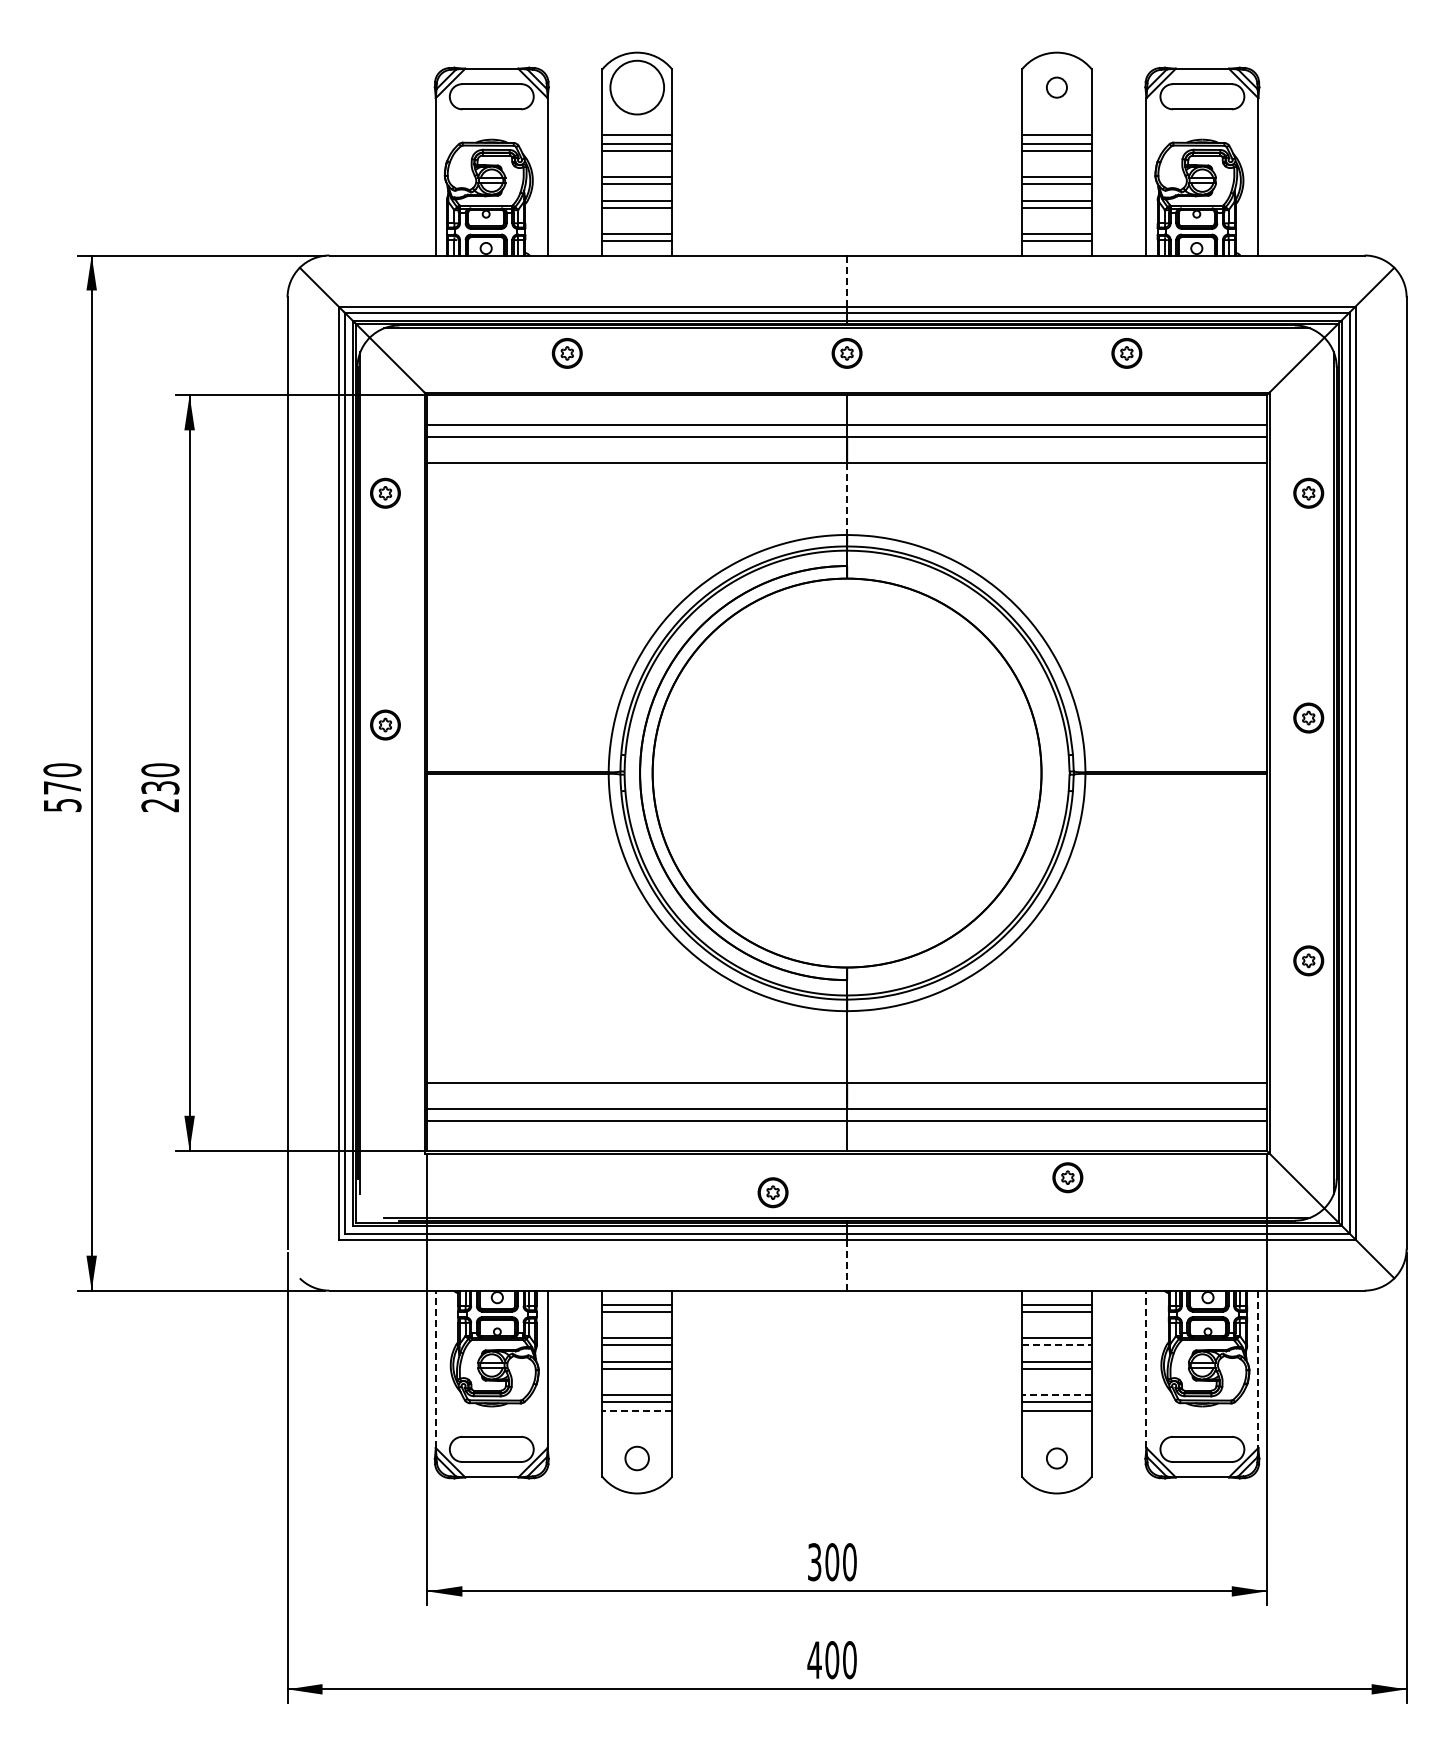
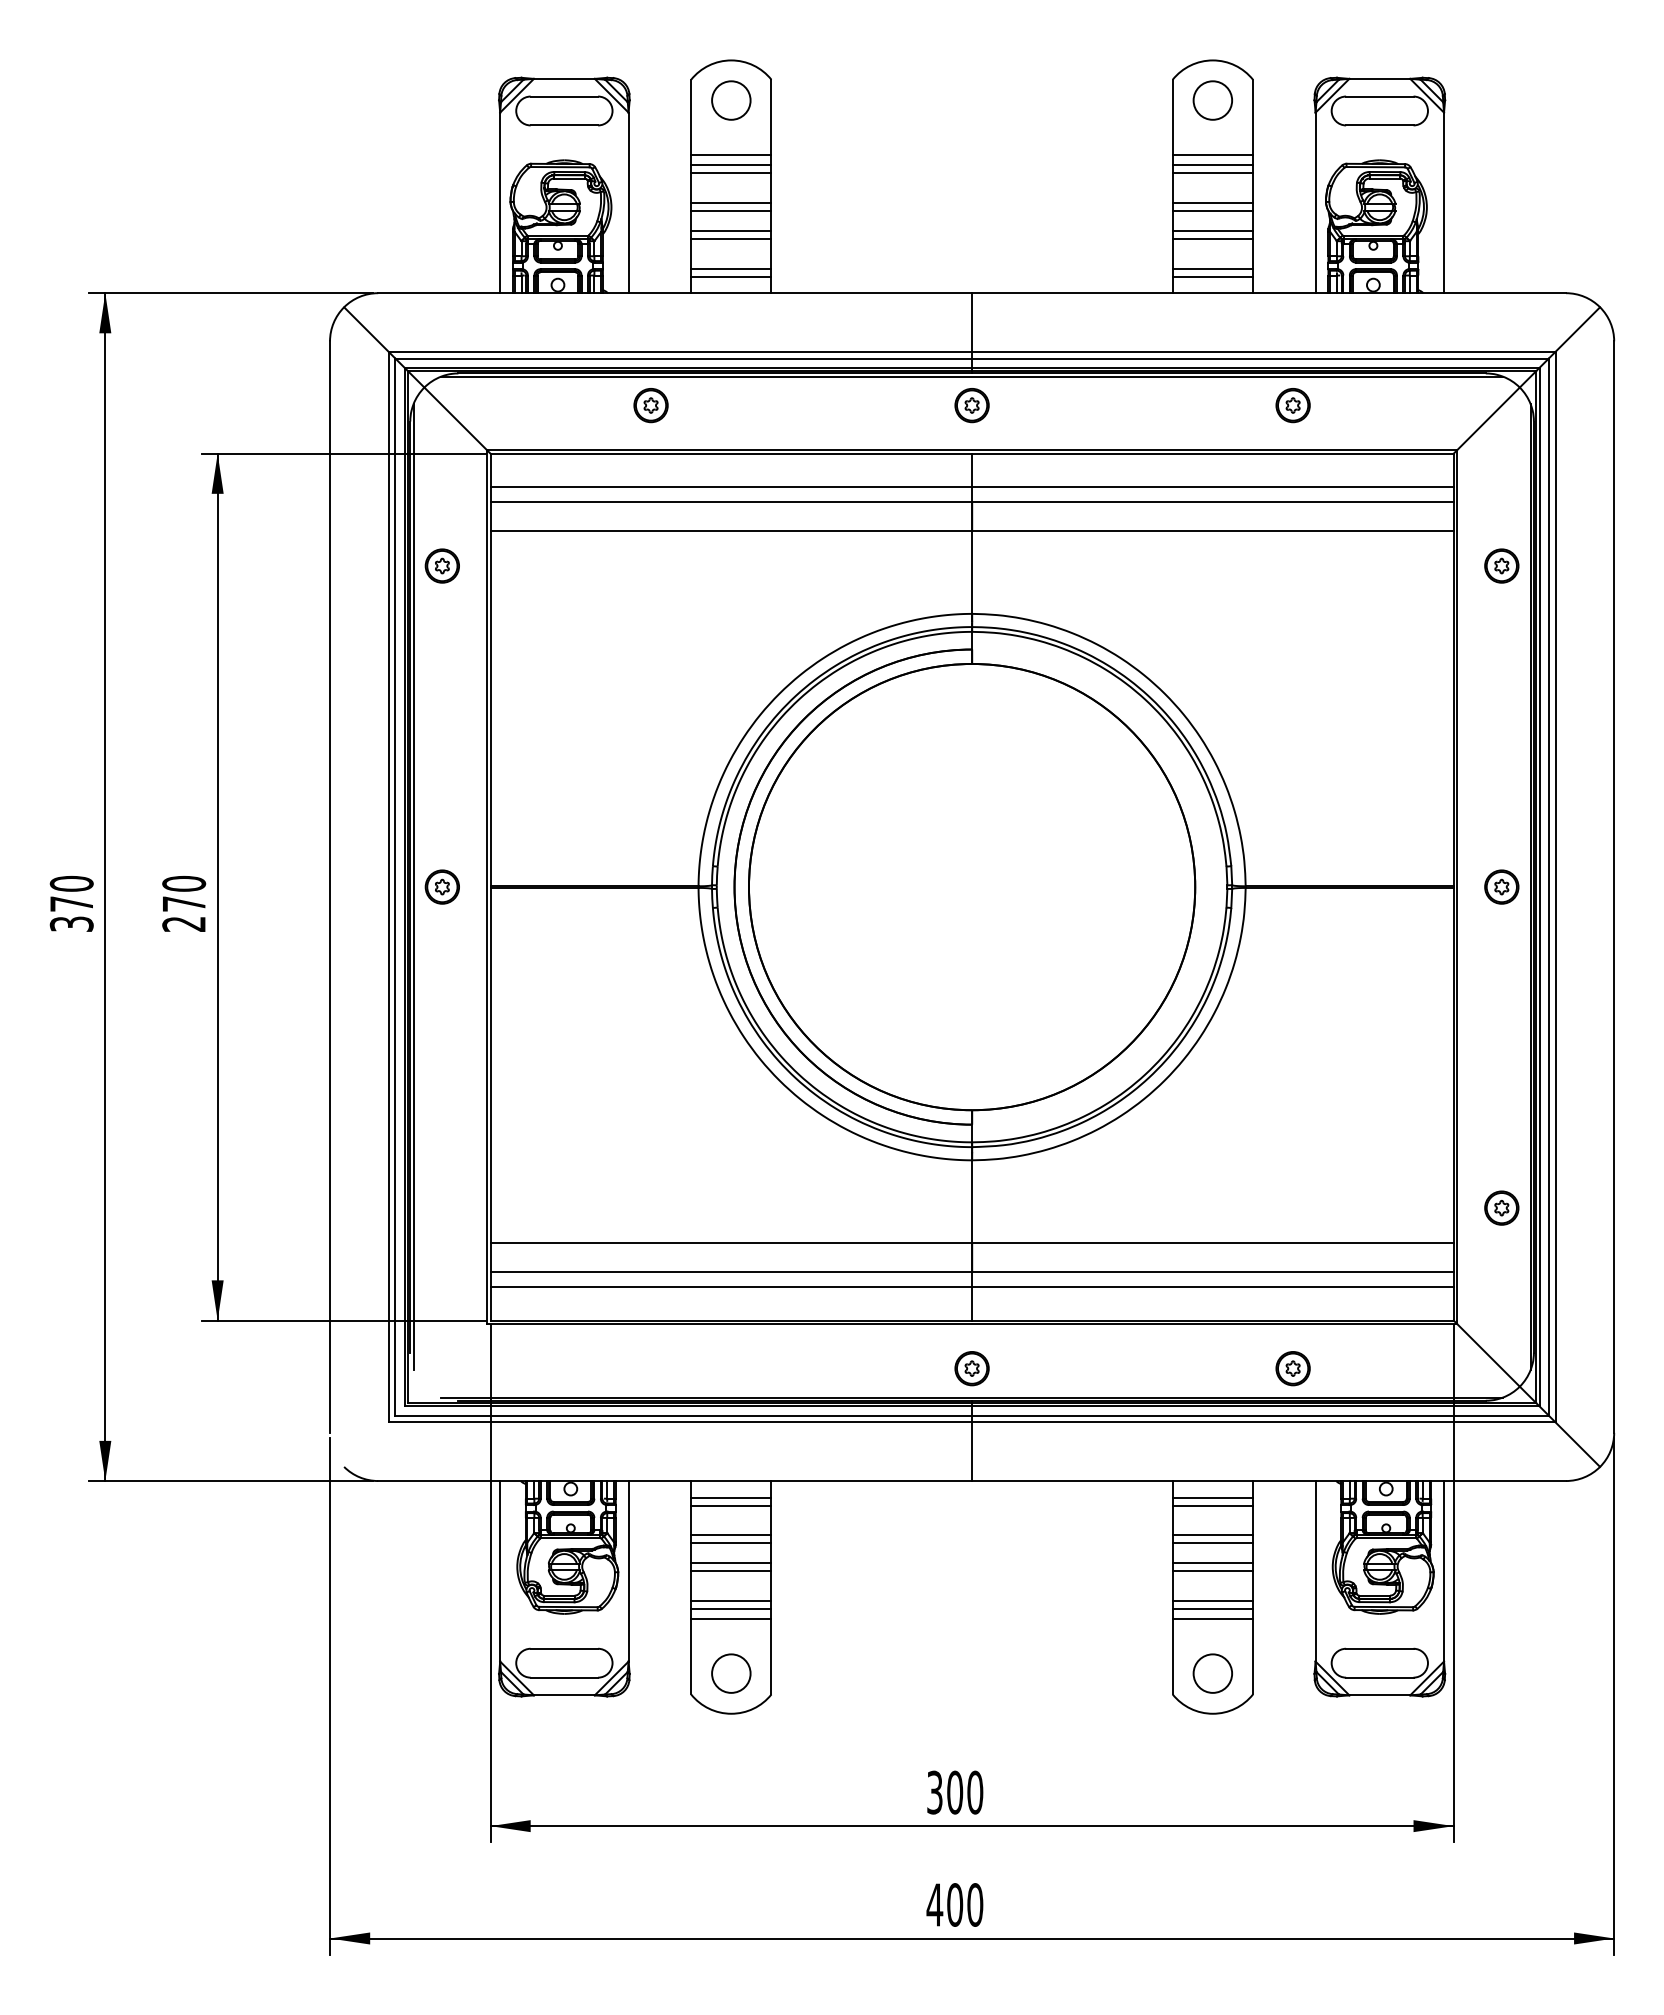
circle: (637, 87) -> (731, 100), size x0.62
circle: (1056, 87) -> (1212, 100), size x1.67
line: (847, 281) -> (972, 323), dashed -> solid
line: (847, 499) -> (972, 573), dashed -> solid
part: (1308, 717) -> (1501, 886), moved
part: (385, 724) -> (442, 886), moved
text: (160, 787) -> (184, 903), 230 -> 270
text: (62, 804) -> (71, 923), 570 -> 370
part: (1308, 960) -> (1501, 1207), moved
part: (1067, 1177) -> (1292, 1368), moved
part: (772, 1192) -> (971, 1368), moved
line: (847, 1265) -> (972, 1452), dashed -> solid
line: (1056, 1344) -> (1212, 1542), dashed -> solid
line: (435, 1369) -> (499, 1571), dashed -> solid
line: (1146, 1369) -> (1315, 1571), dashed -> solid
line: (1258, 1369) -> (1444, 1571), dashed -> solid
line: (1056, 1395) -> (1212, 1601), dashed -> solid
line: (637, 1410) -> (731, 1618), dashed -> solid
circle: (636, 1458) -> (730, 1673), size x1.43
circle: (1056, 1458) -> (1212, 1673), size x1.67

